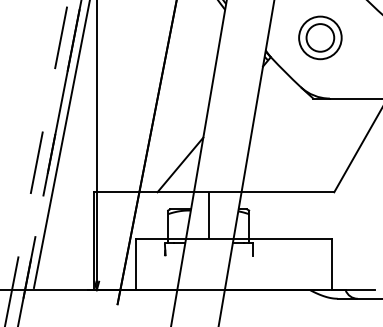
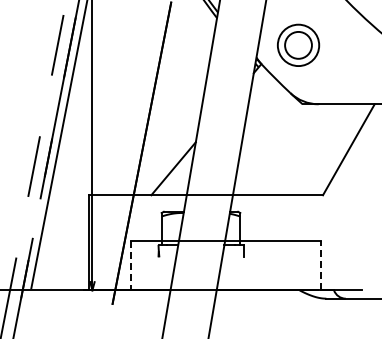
part: (320, 37) -> (298, 44), moved
line: (208, 215) -> (200, 217), removed
line: (136, 264) -> (130, 265), solid -> dashed
line: (331, 264) -> (320, 265), solid -> dashed

